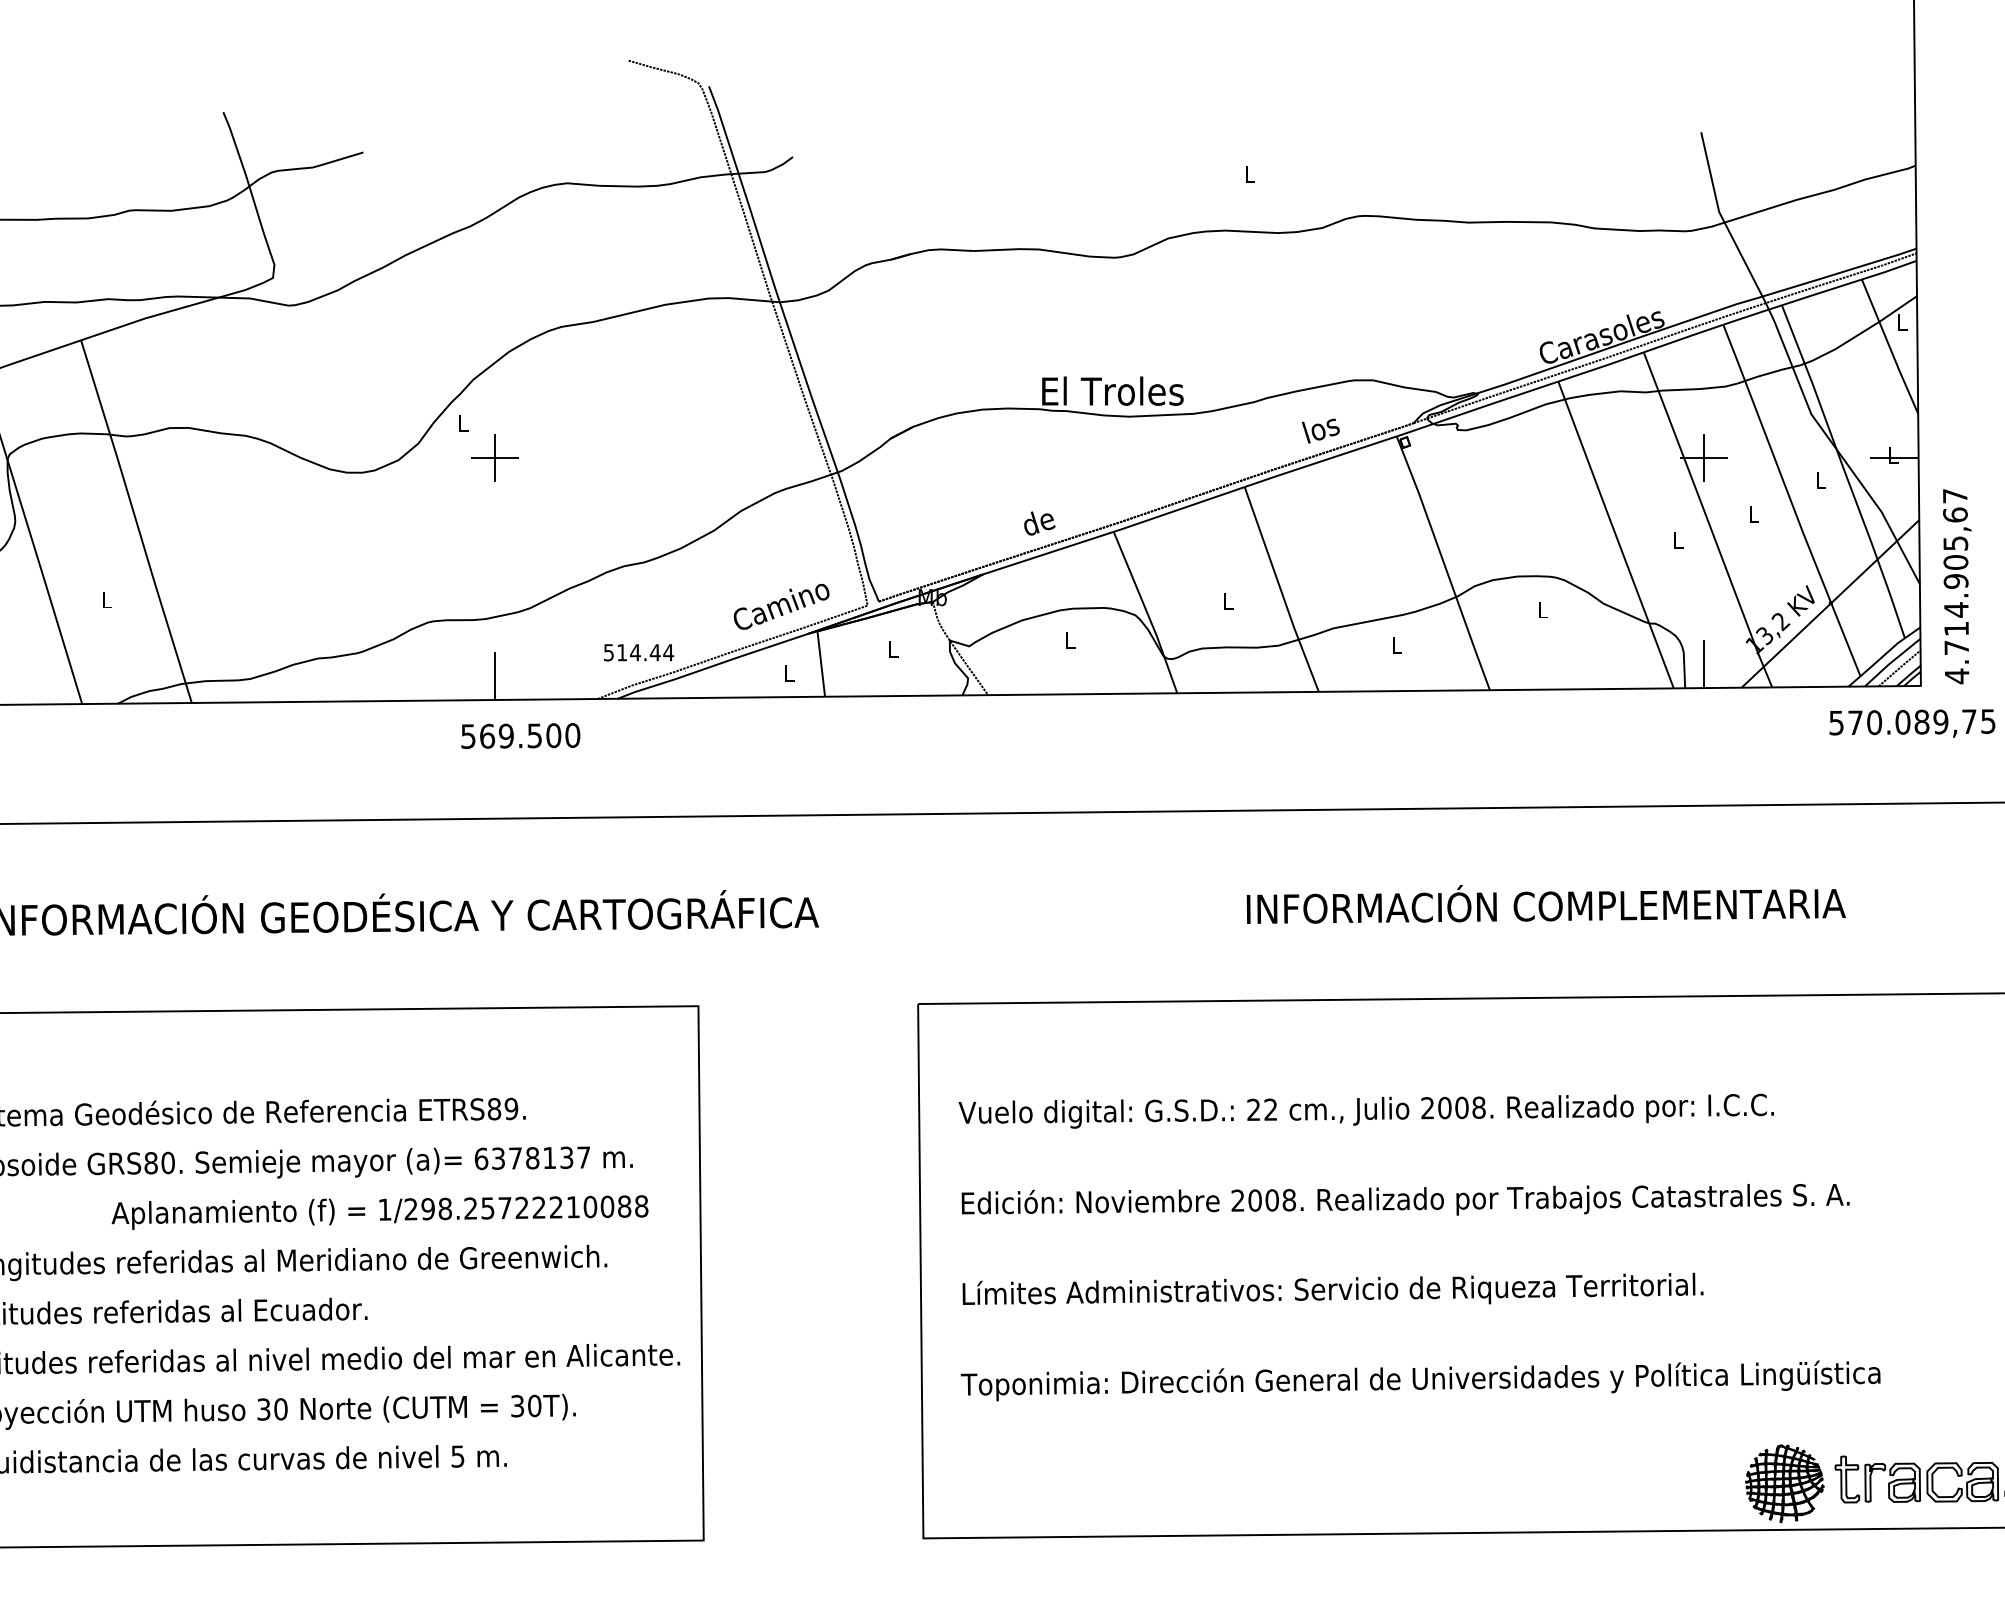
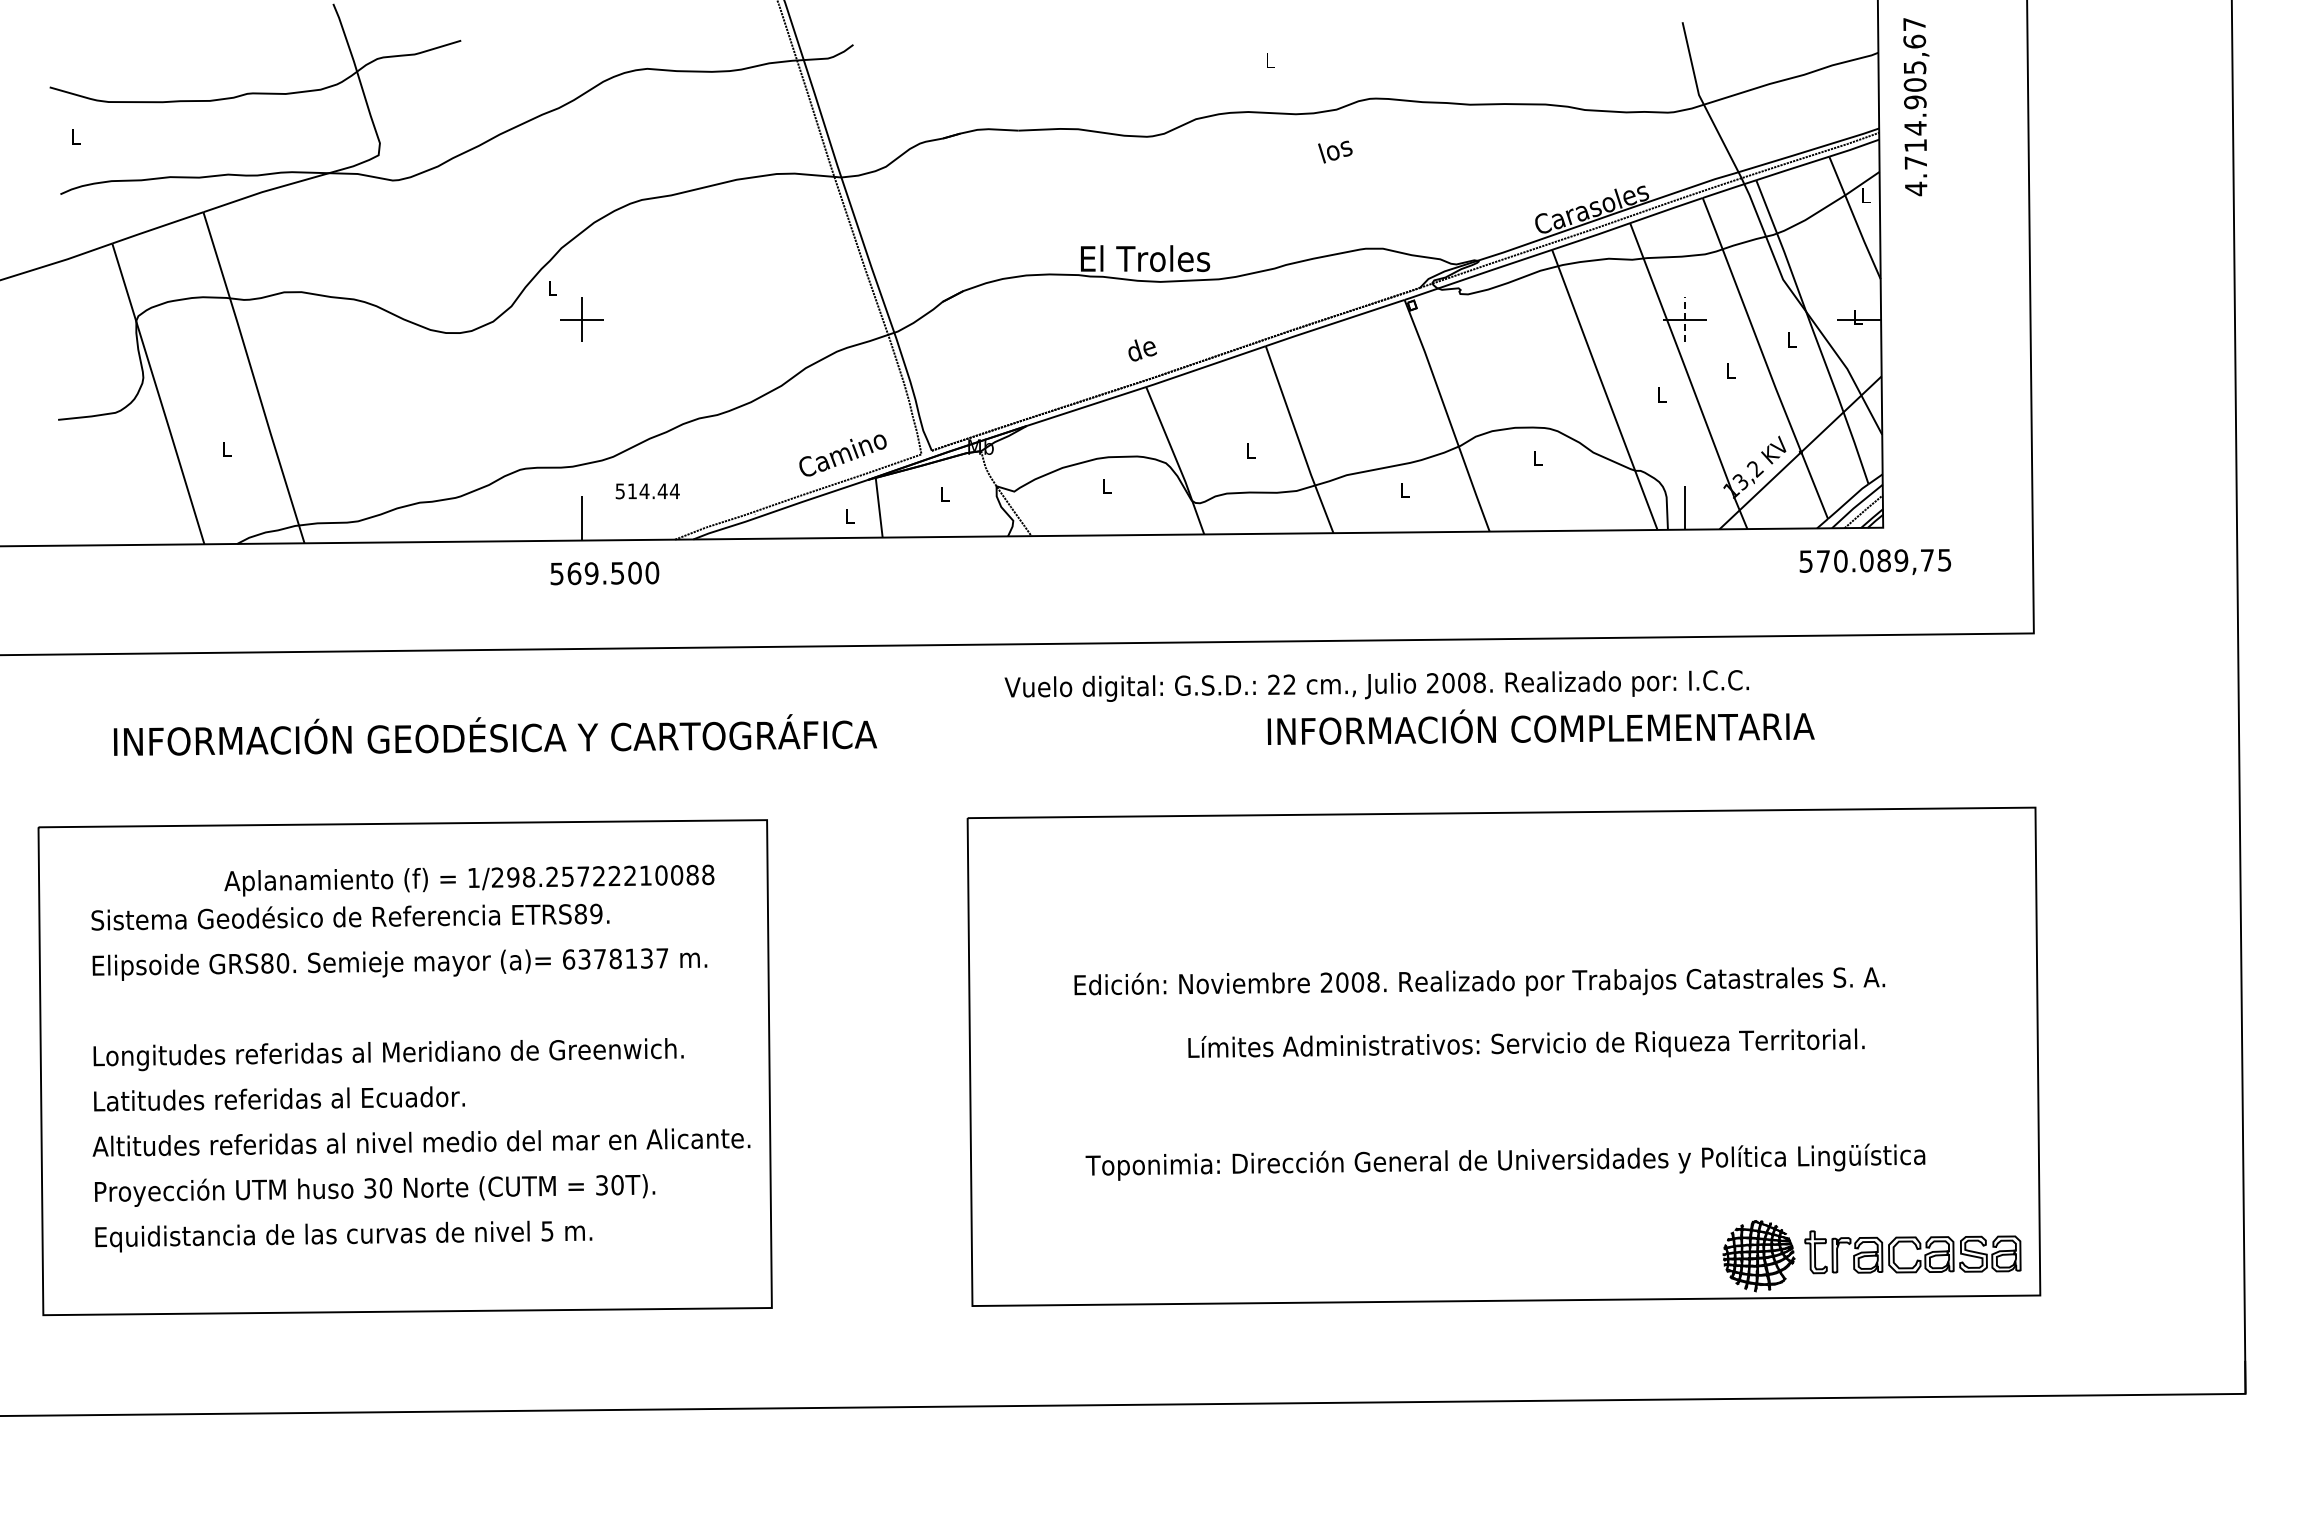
text: (1321, 430) -> (1335, 151), moved
line: (1704, 457) -> (1685, 319), solid -> dashed
text: (1039, 523) -> (1142, 350), moved
text: (1957, 587) -> (1916, 107), moved
text: (638, 652) -> (647, 491), moved
text: (1365, 1110) -> (1376, 685), moved
text: (1405, 1199) -> (1479, 981), moved
text: (380, 1212) -> (469, 880), moved
text: (1333, 1288) -> (1526, 1042), moved
text: (1420, 1380) -> (1505, 1161), moved

